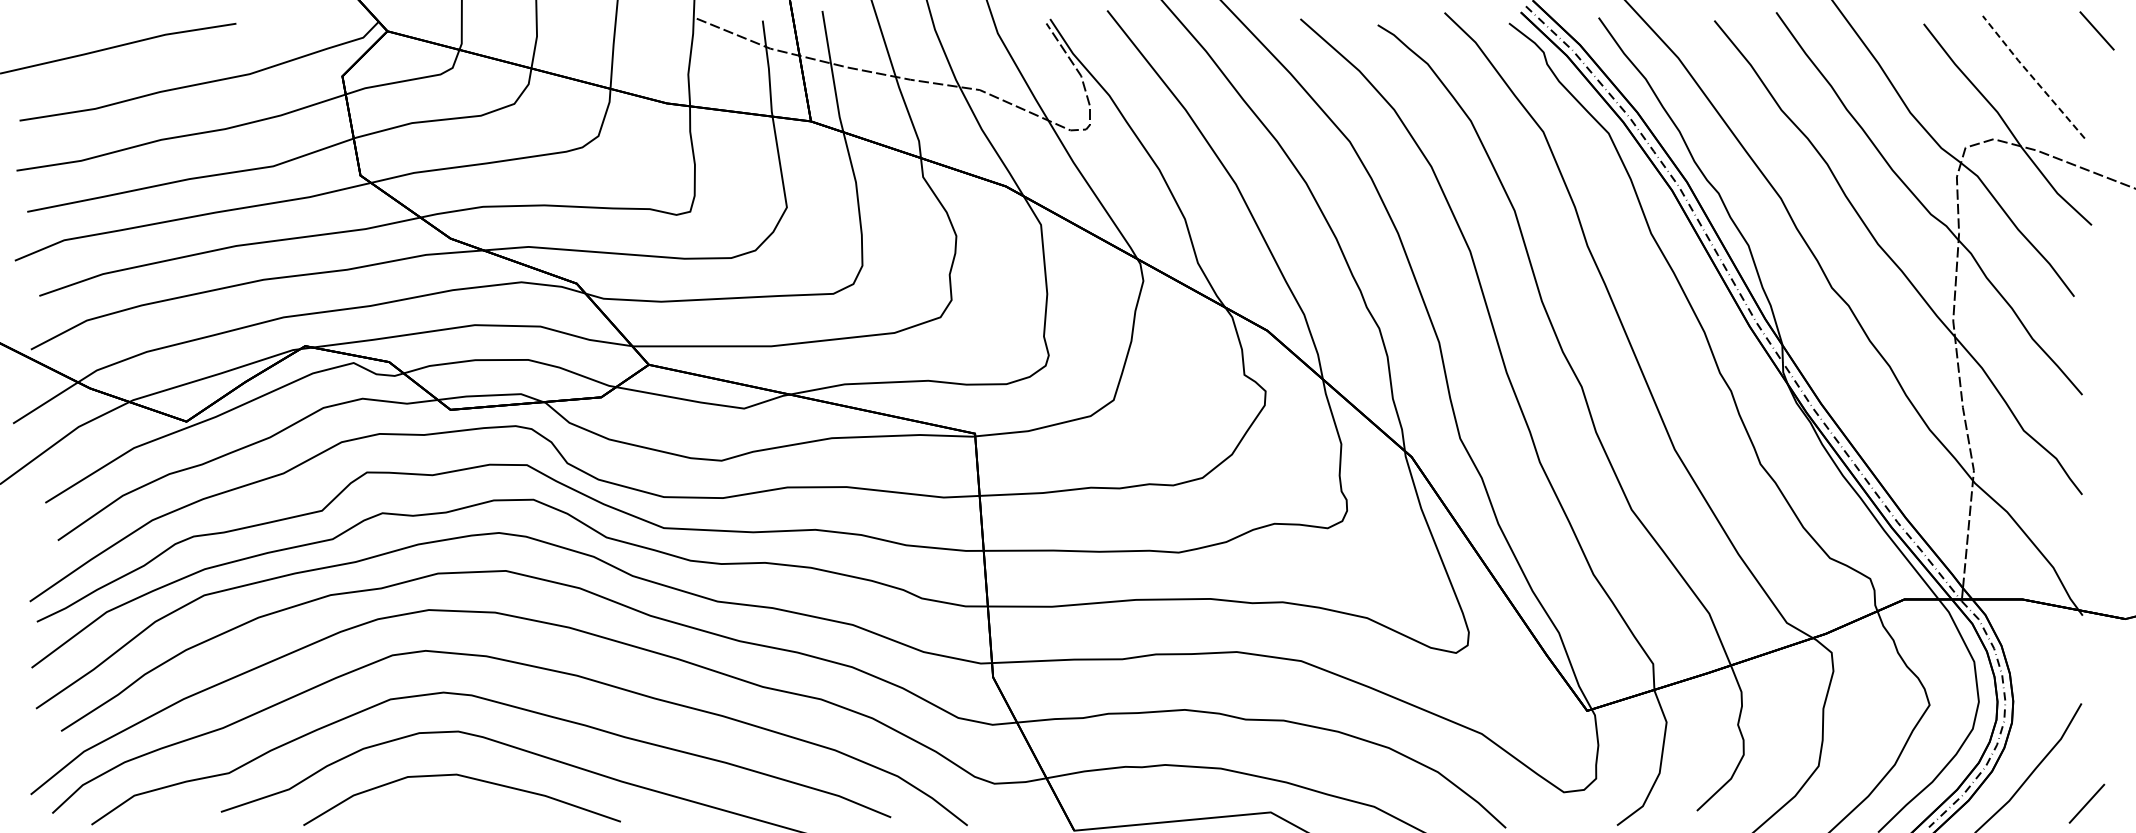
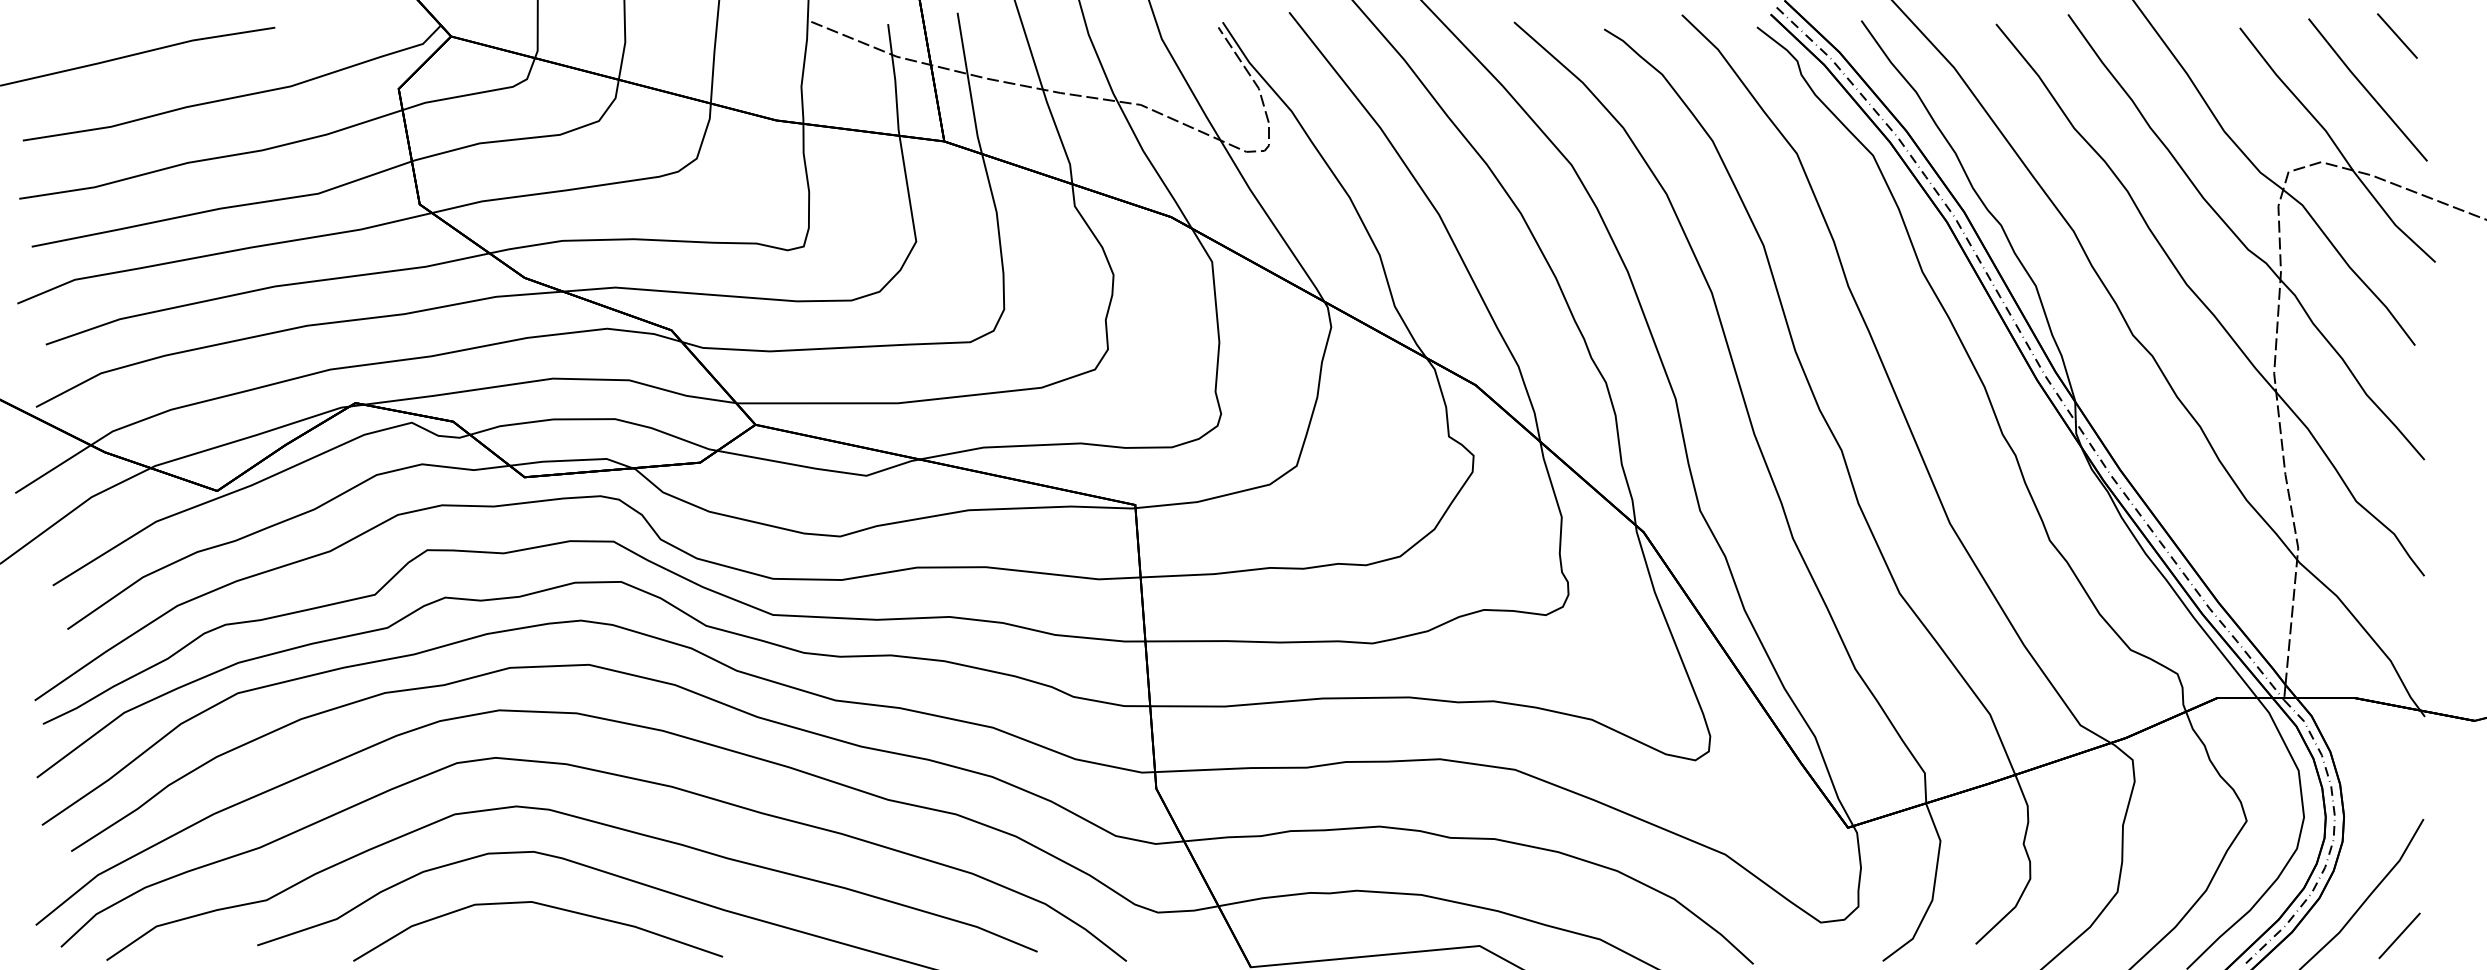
line: (2096, 30) -> (2396, 35), moved
line: (2032, 77) -> (2366, 90), dashed -> solid
line: (2086, 803) -> (2399, 935), moved

